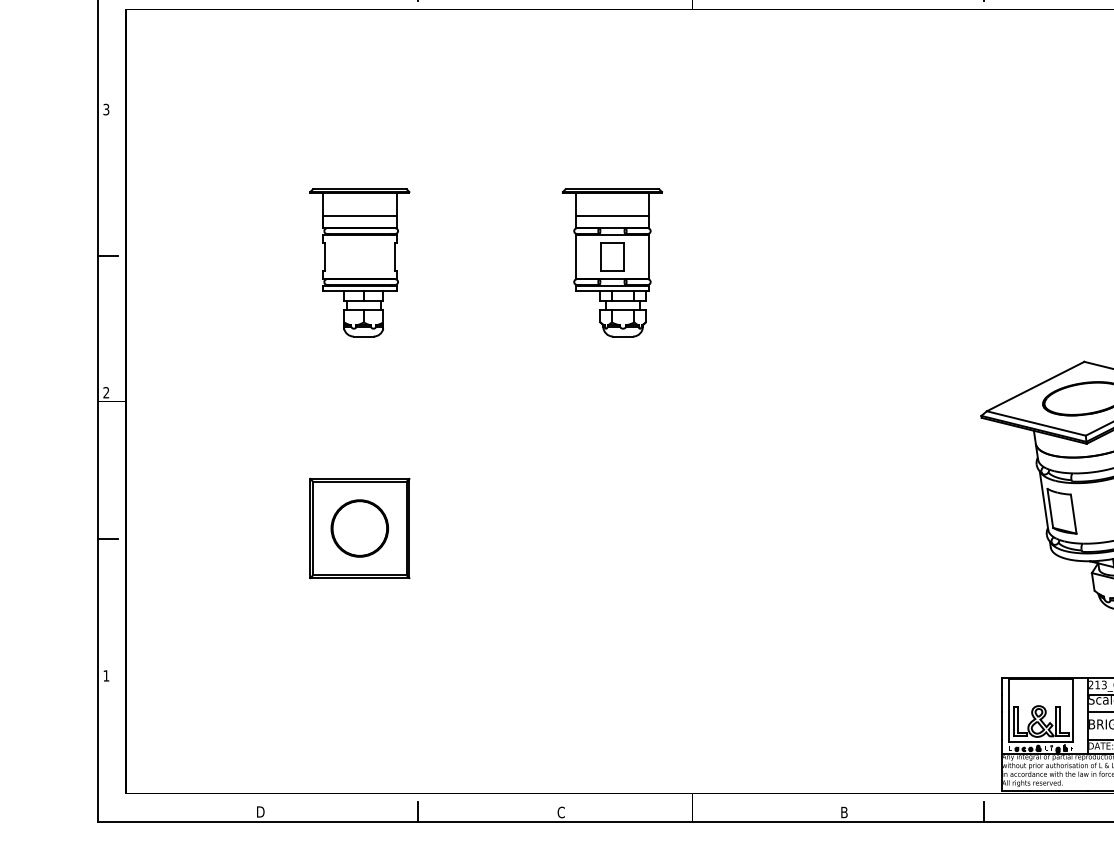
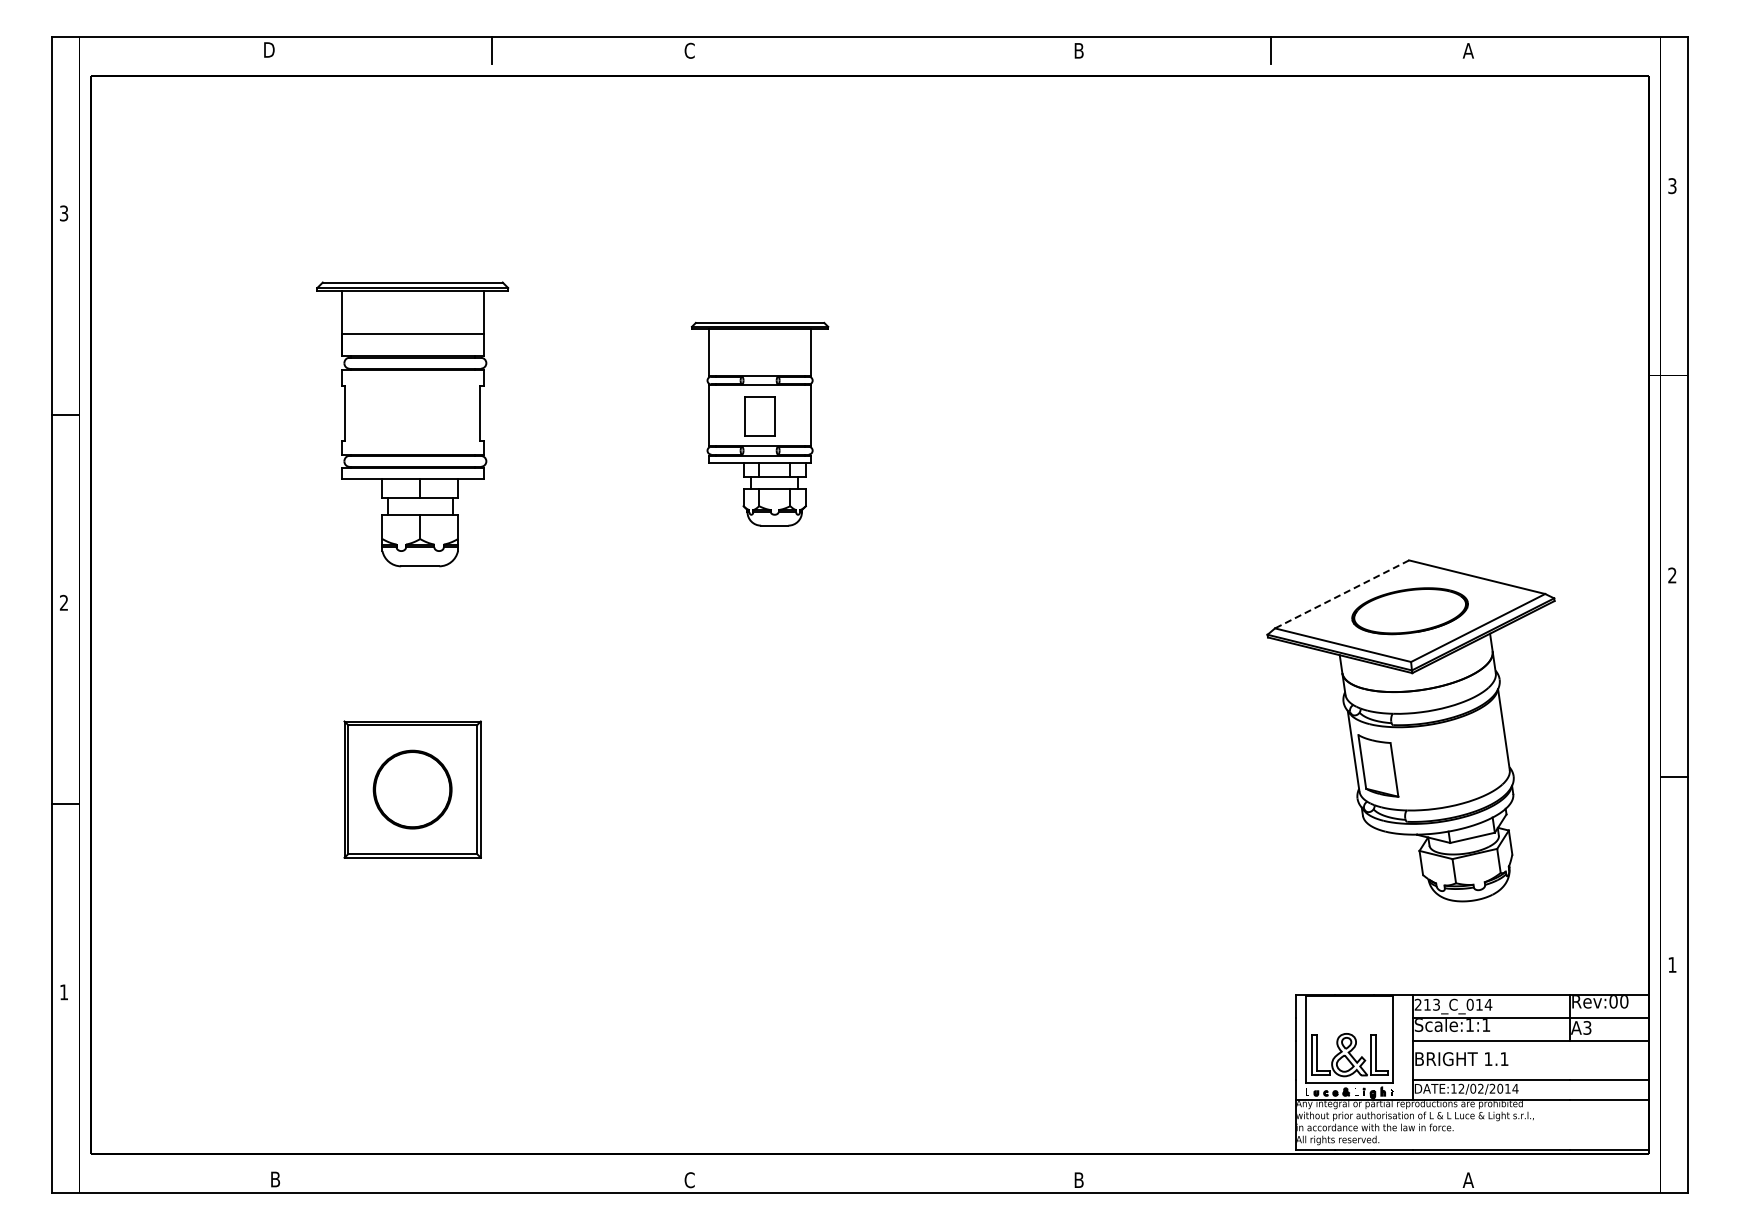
line: (612, 215) -> (759, 359), removed
part: (359, 262) -> (412, 423), size x1.4
line: (1035, 386) -> (1341, 594), solid -> dashed
text: (261, 811) -> (277, 1179), D -> B
line: (417, 811) -> (492, 1179), removed
line: (984, 811) -> (1271, 1179), removed

